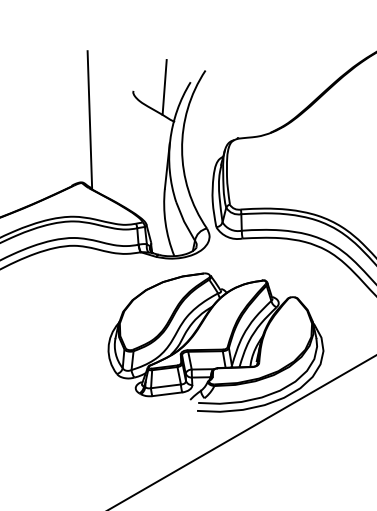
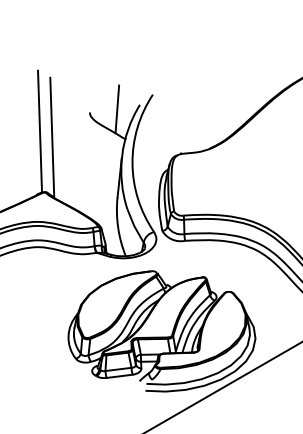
line: (75, 112) -> (39, 131), added

